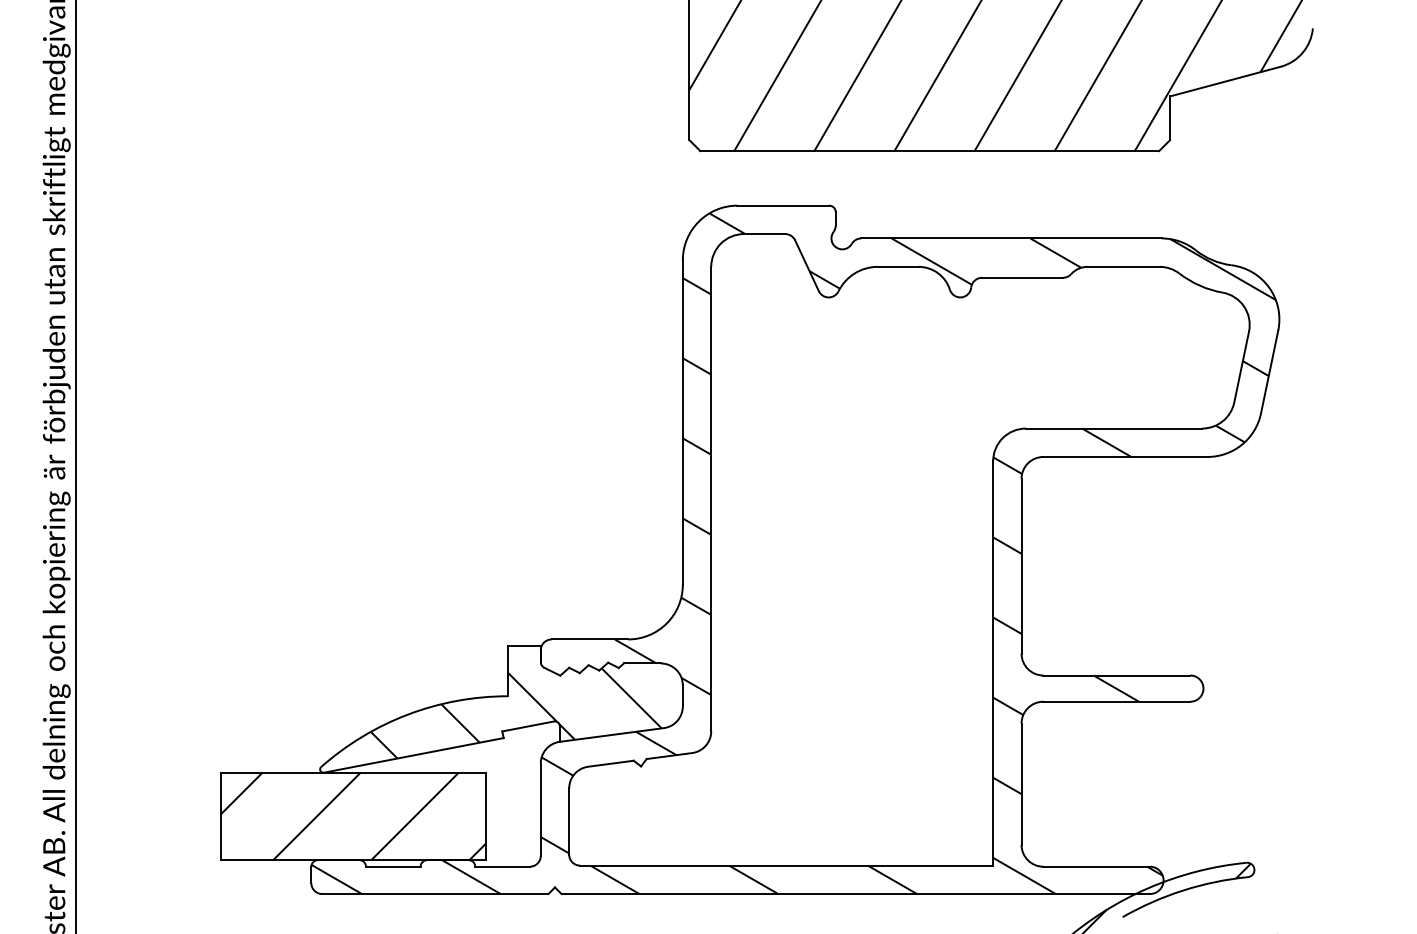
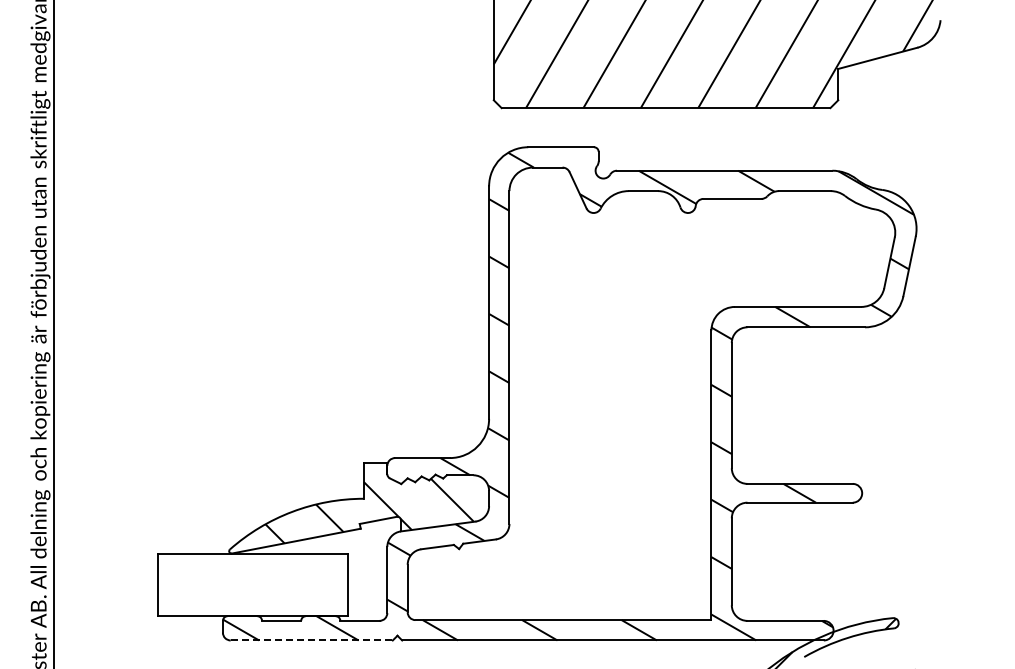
hatch: (354, 815) -> (253, 584), removed
line: (436, 894) -> (312, 640), solid -> dashed

